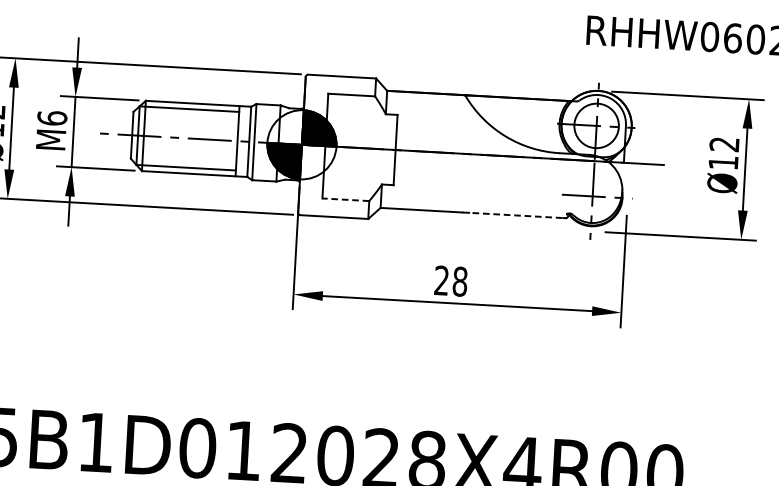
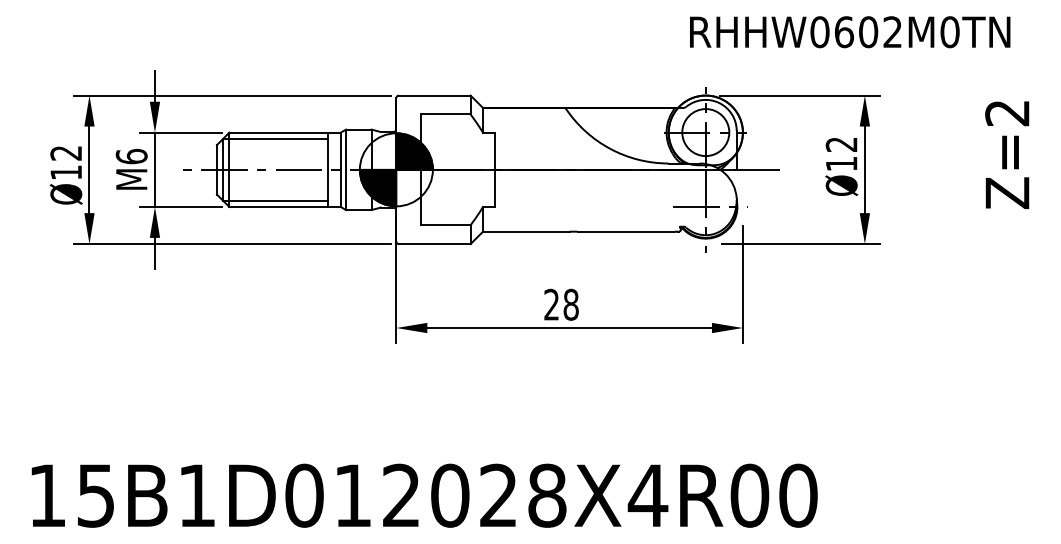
line: (345, 200) -> (445, 225), dashed -> solid
line: (516, 215) -> (626, 231), dashed -> solid

